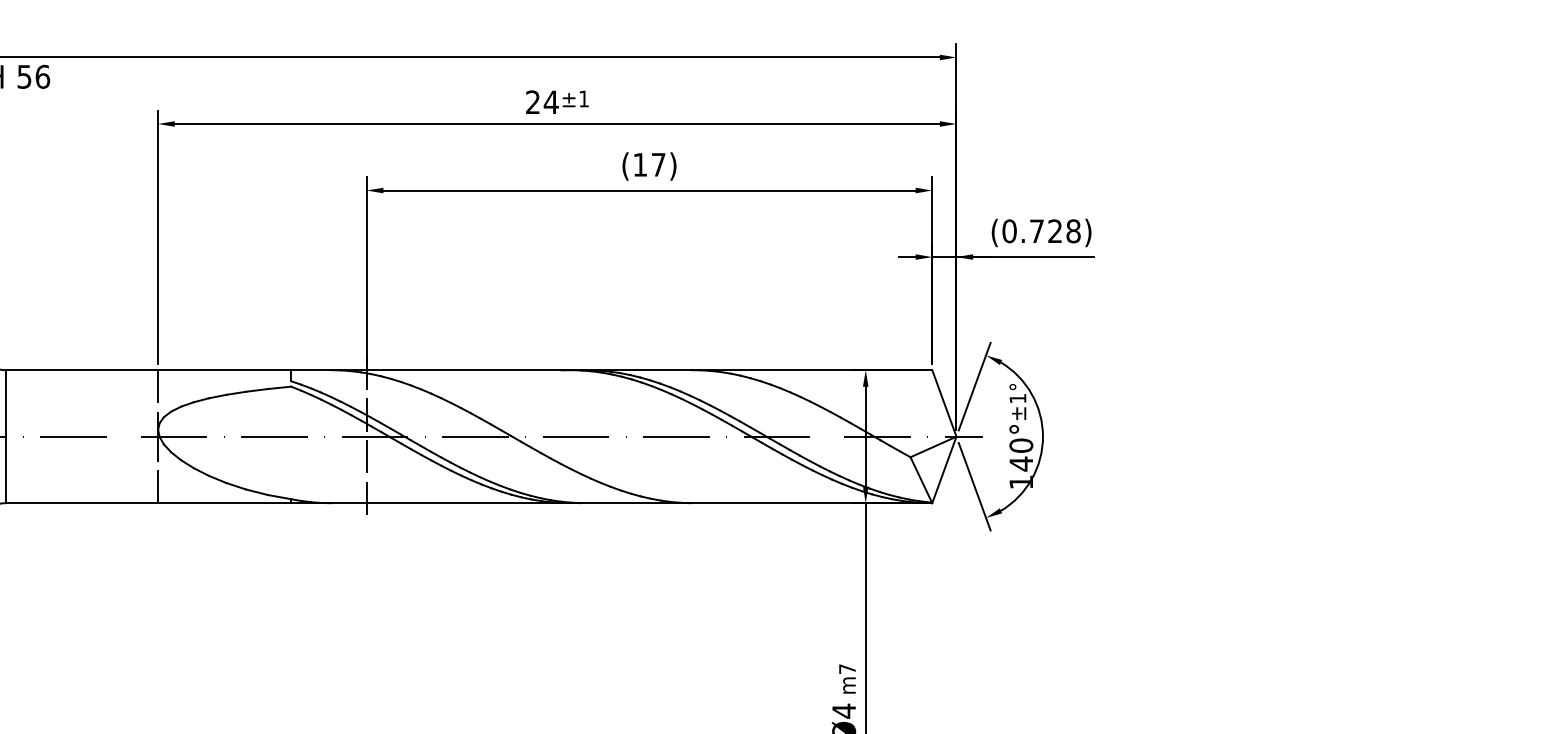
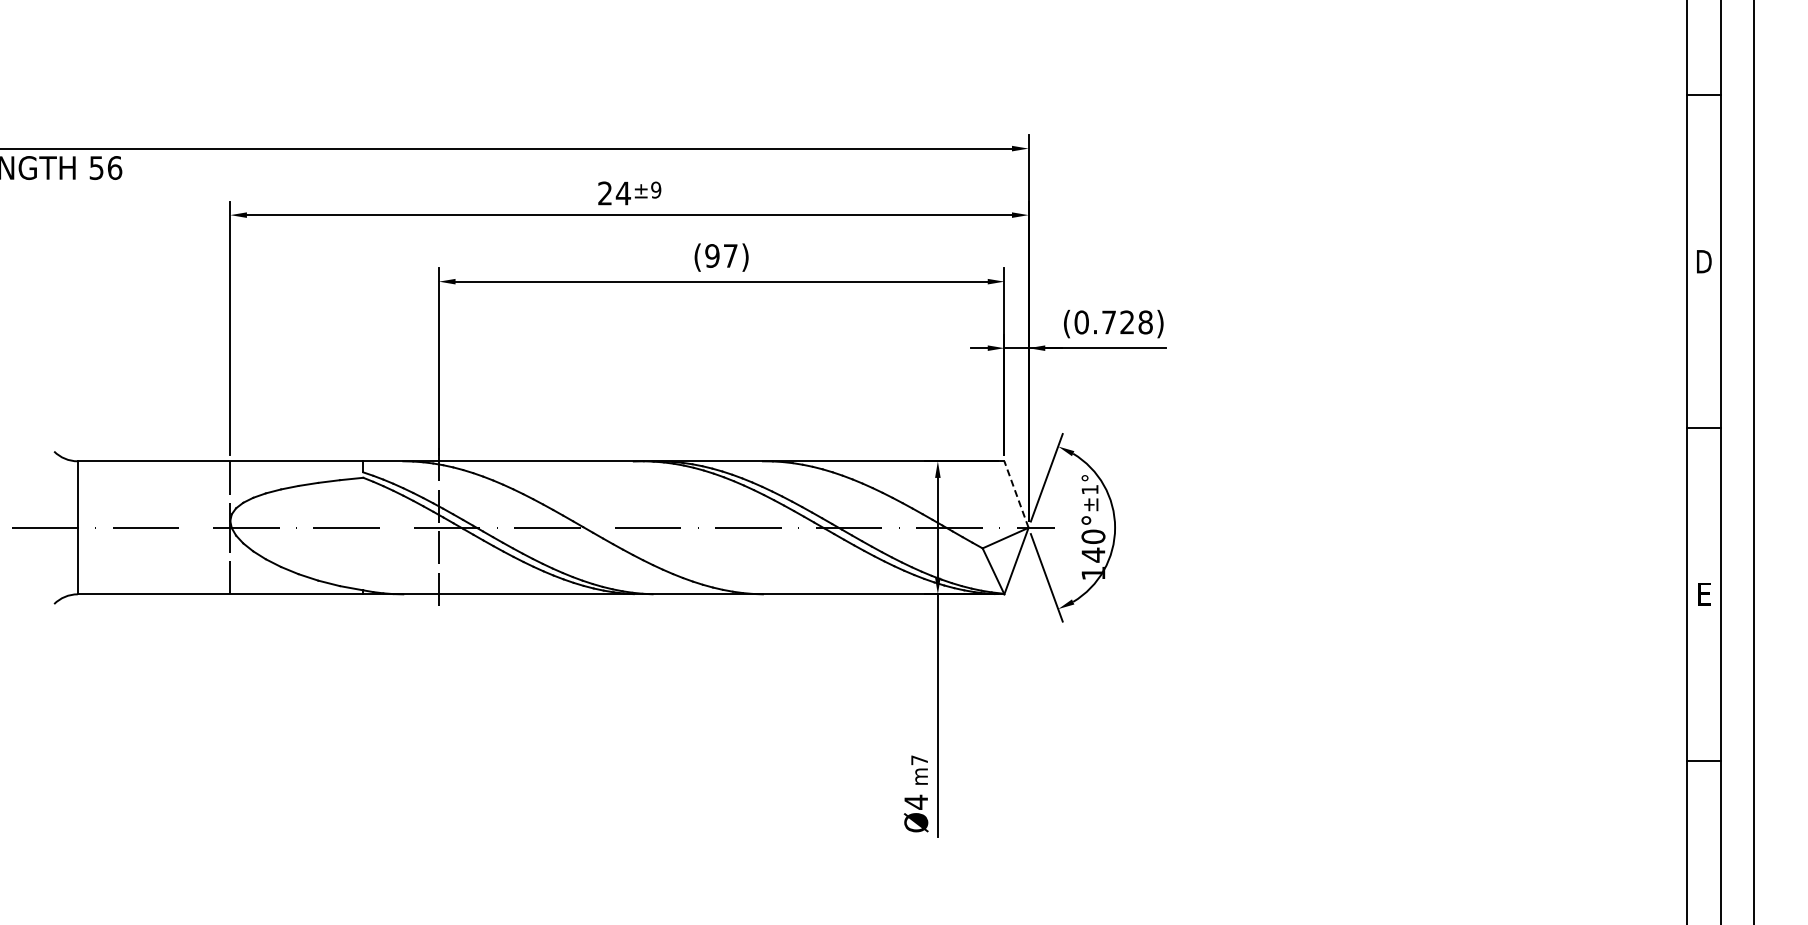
text: (584, 98) -> (656, 189), ±1 -> ±9
text: (640, 164) -> (712, 255), (17) -> (97)
line: (944, 403) -> (1016, 494), solid -> dashed

